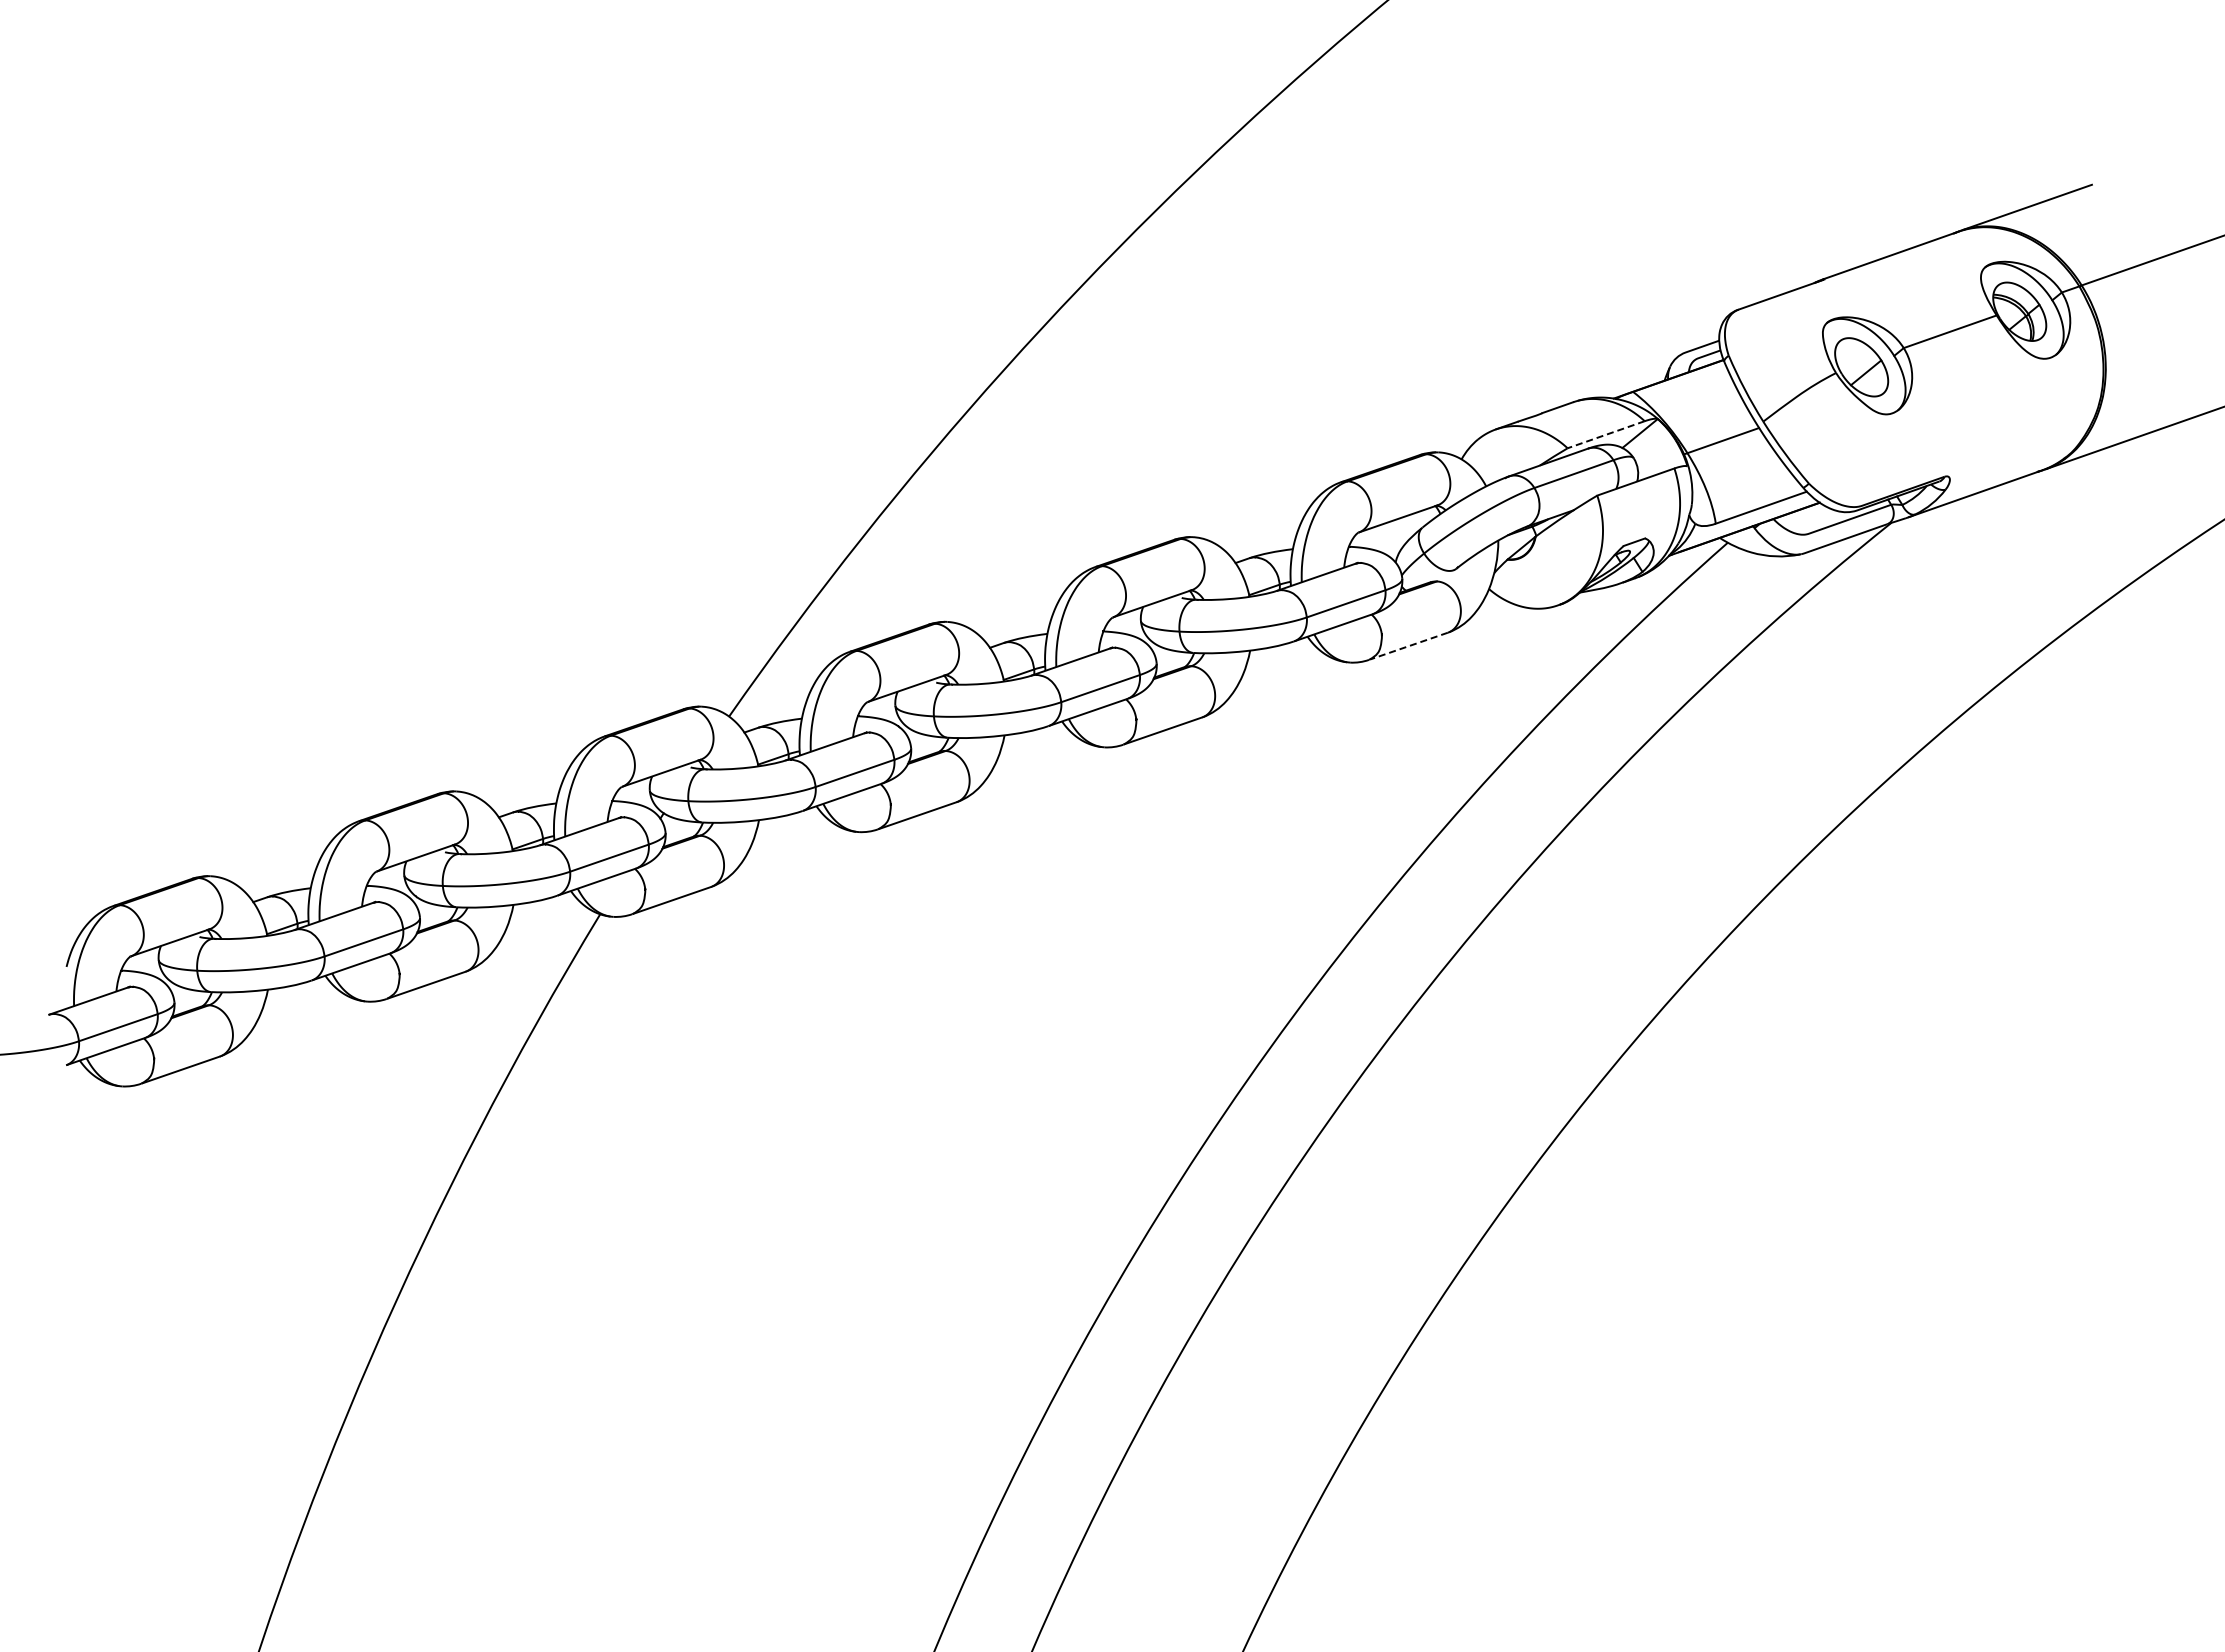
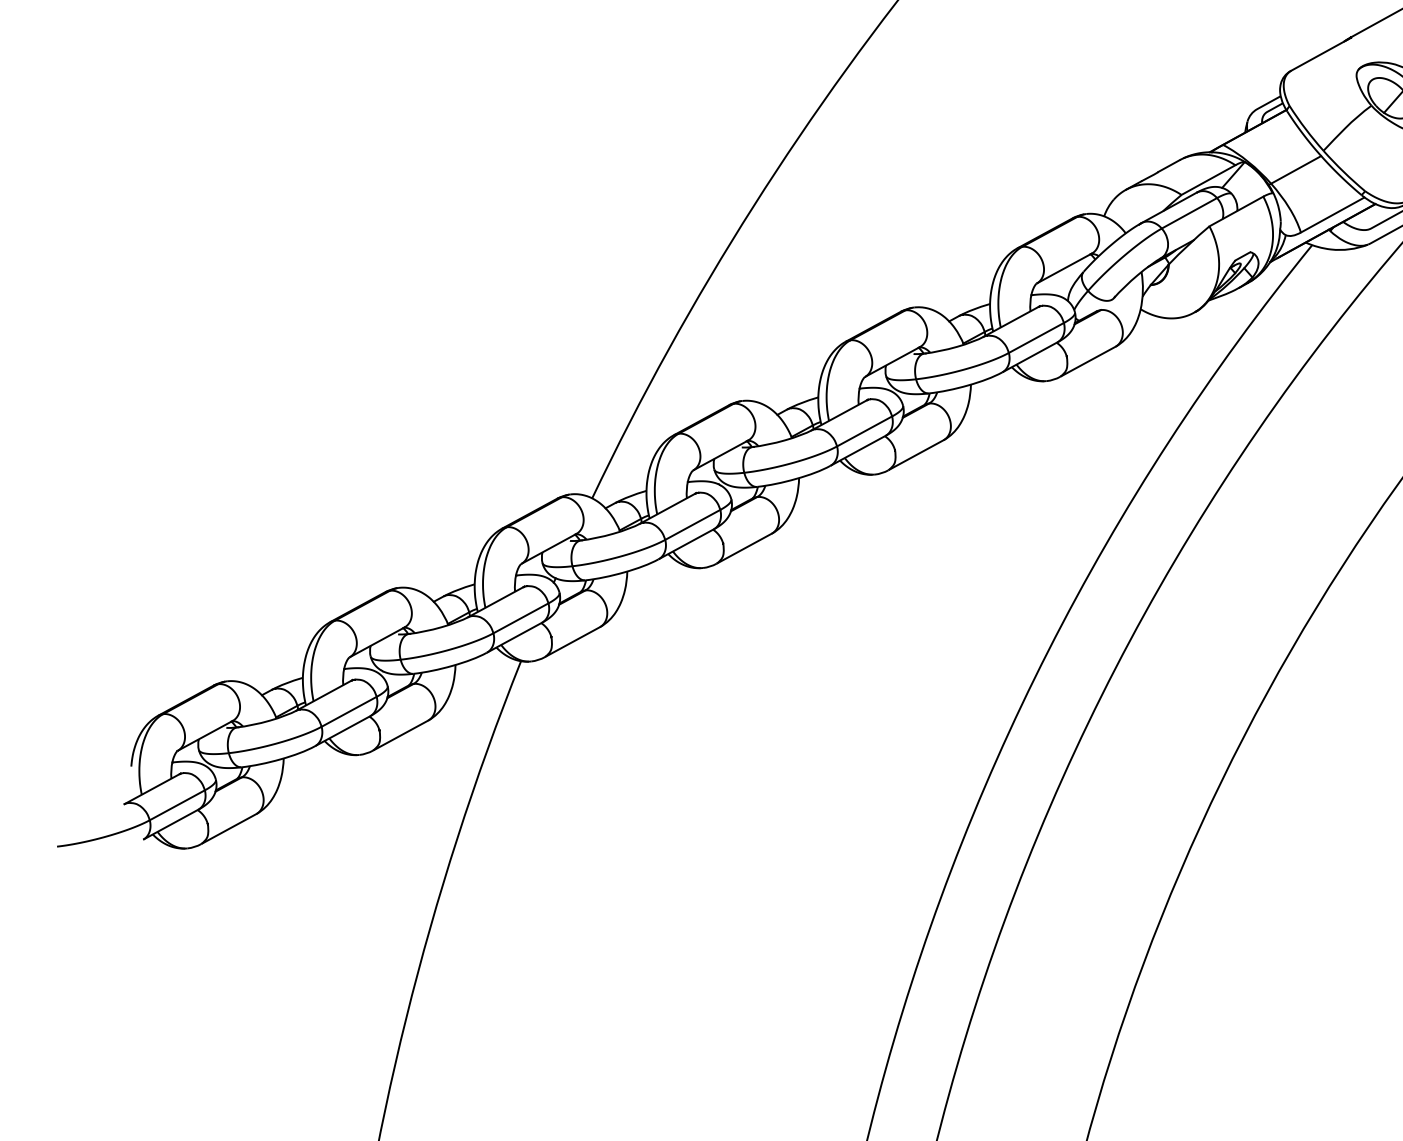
line: (1606, 434) -> (1208, 179), dashed -> solid
line: (1408, 646) -> (1087, 361), dashed -> solid

